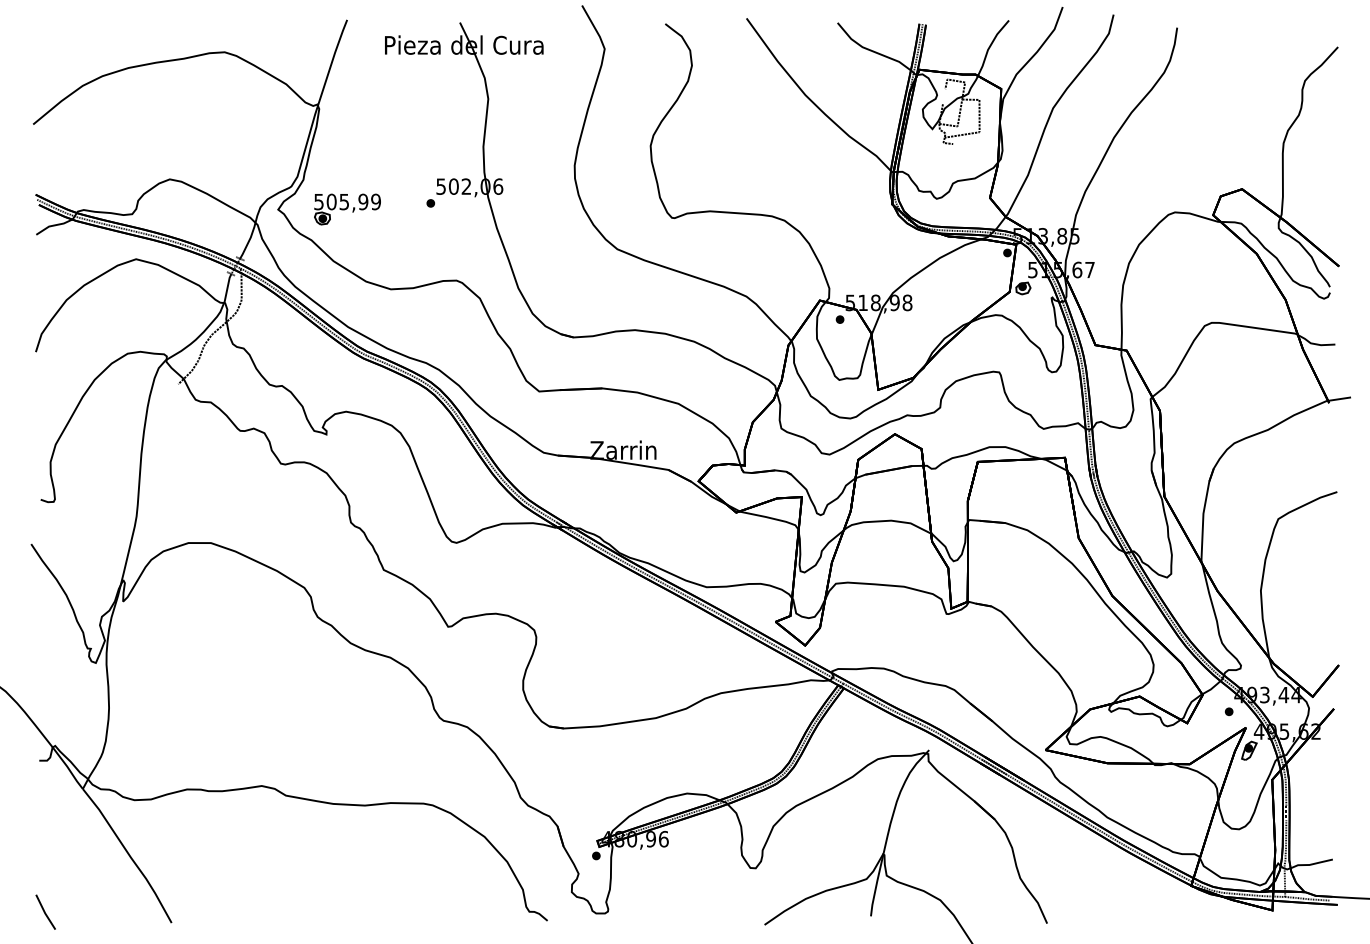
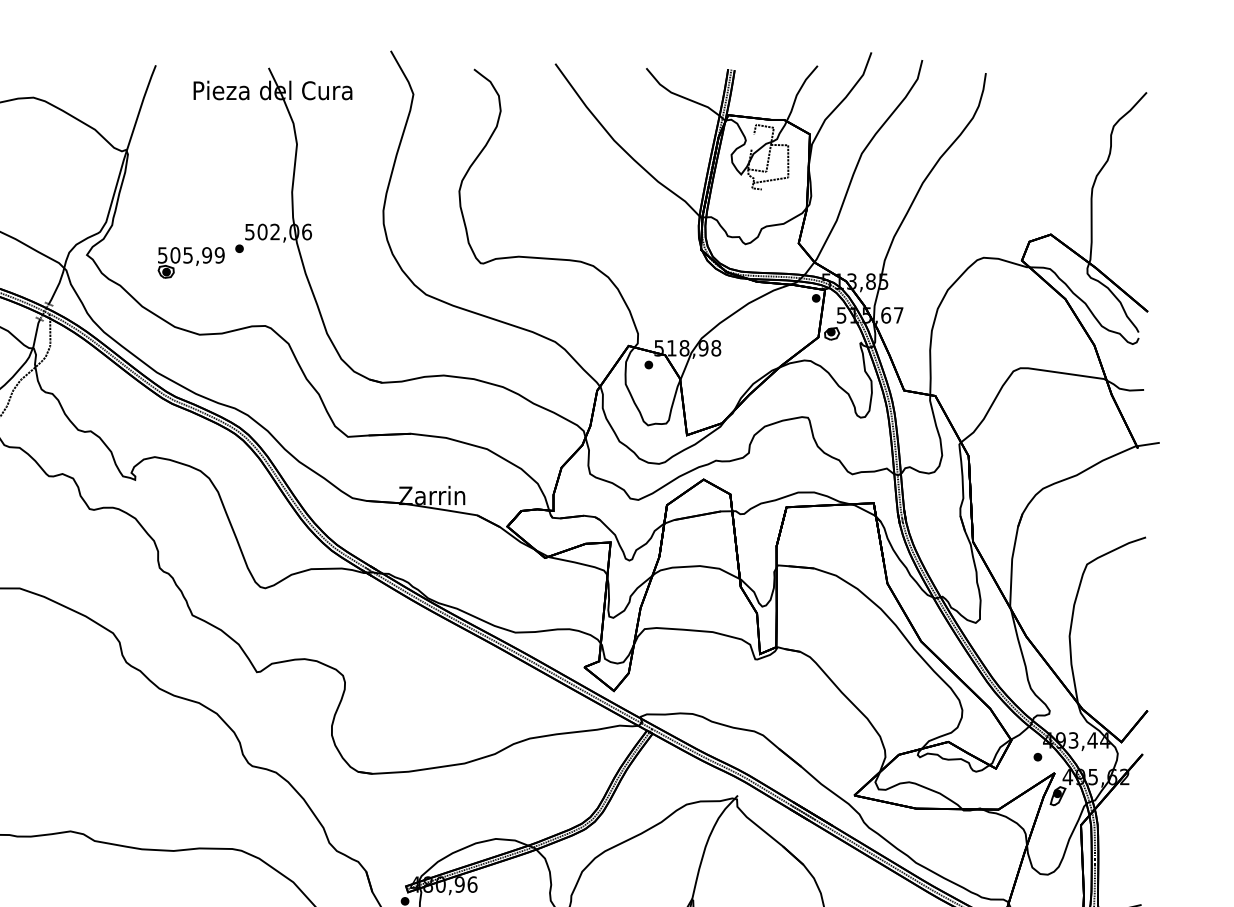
part: (347, 209) -> (191, 262), moved

